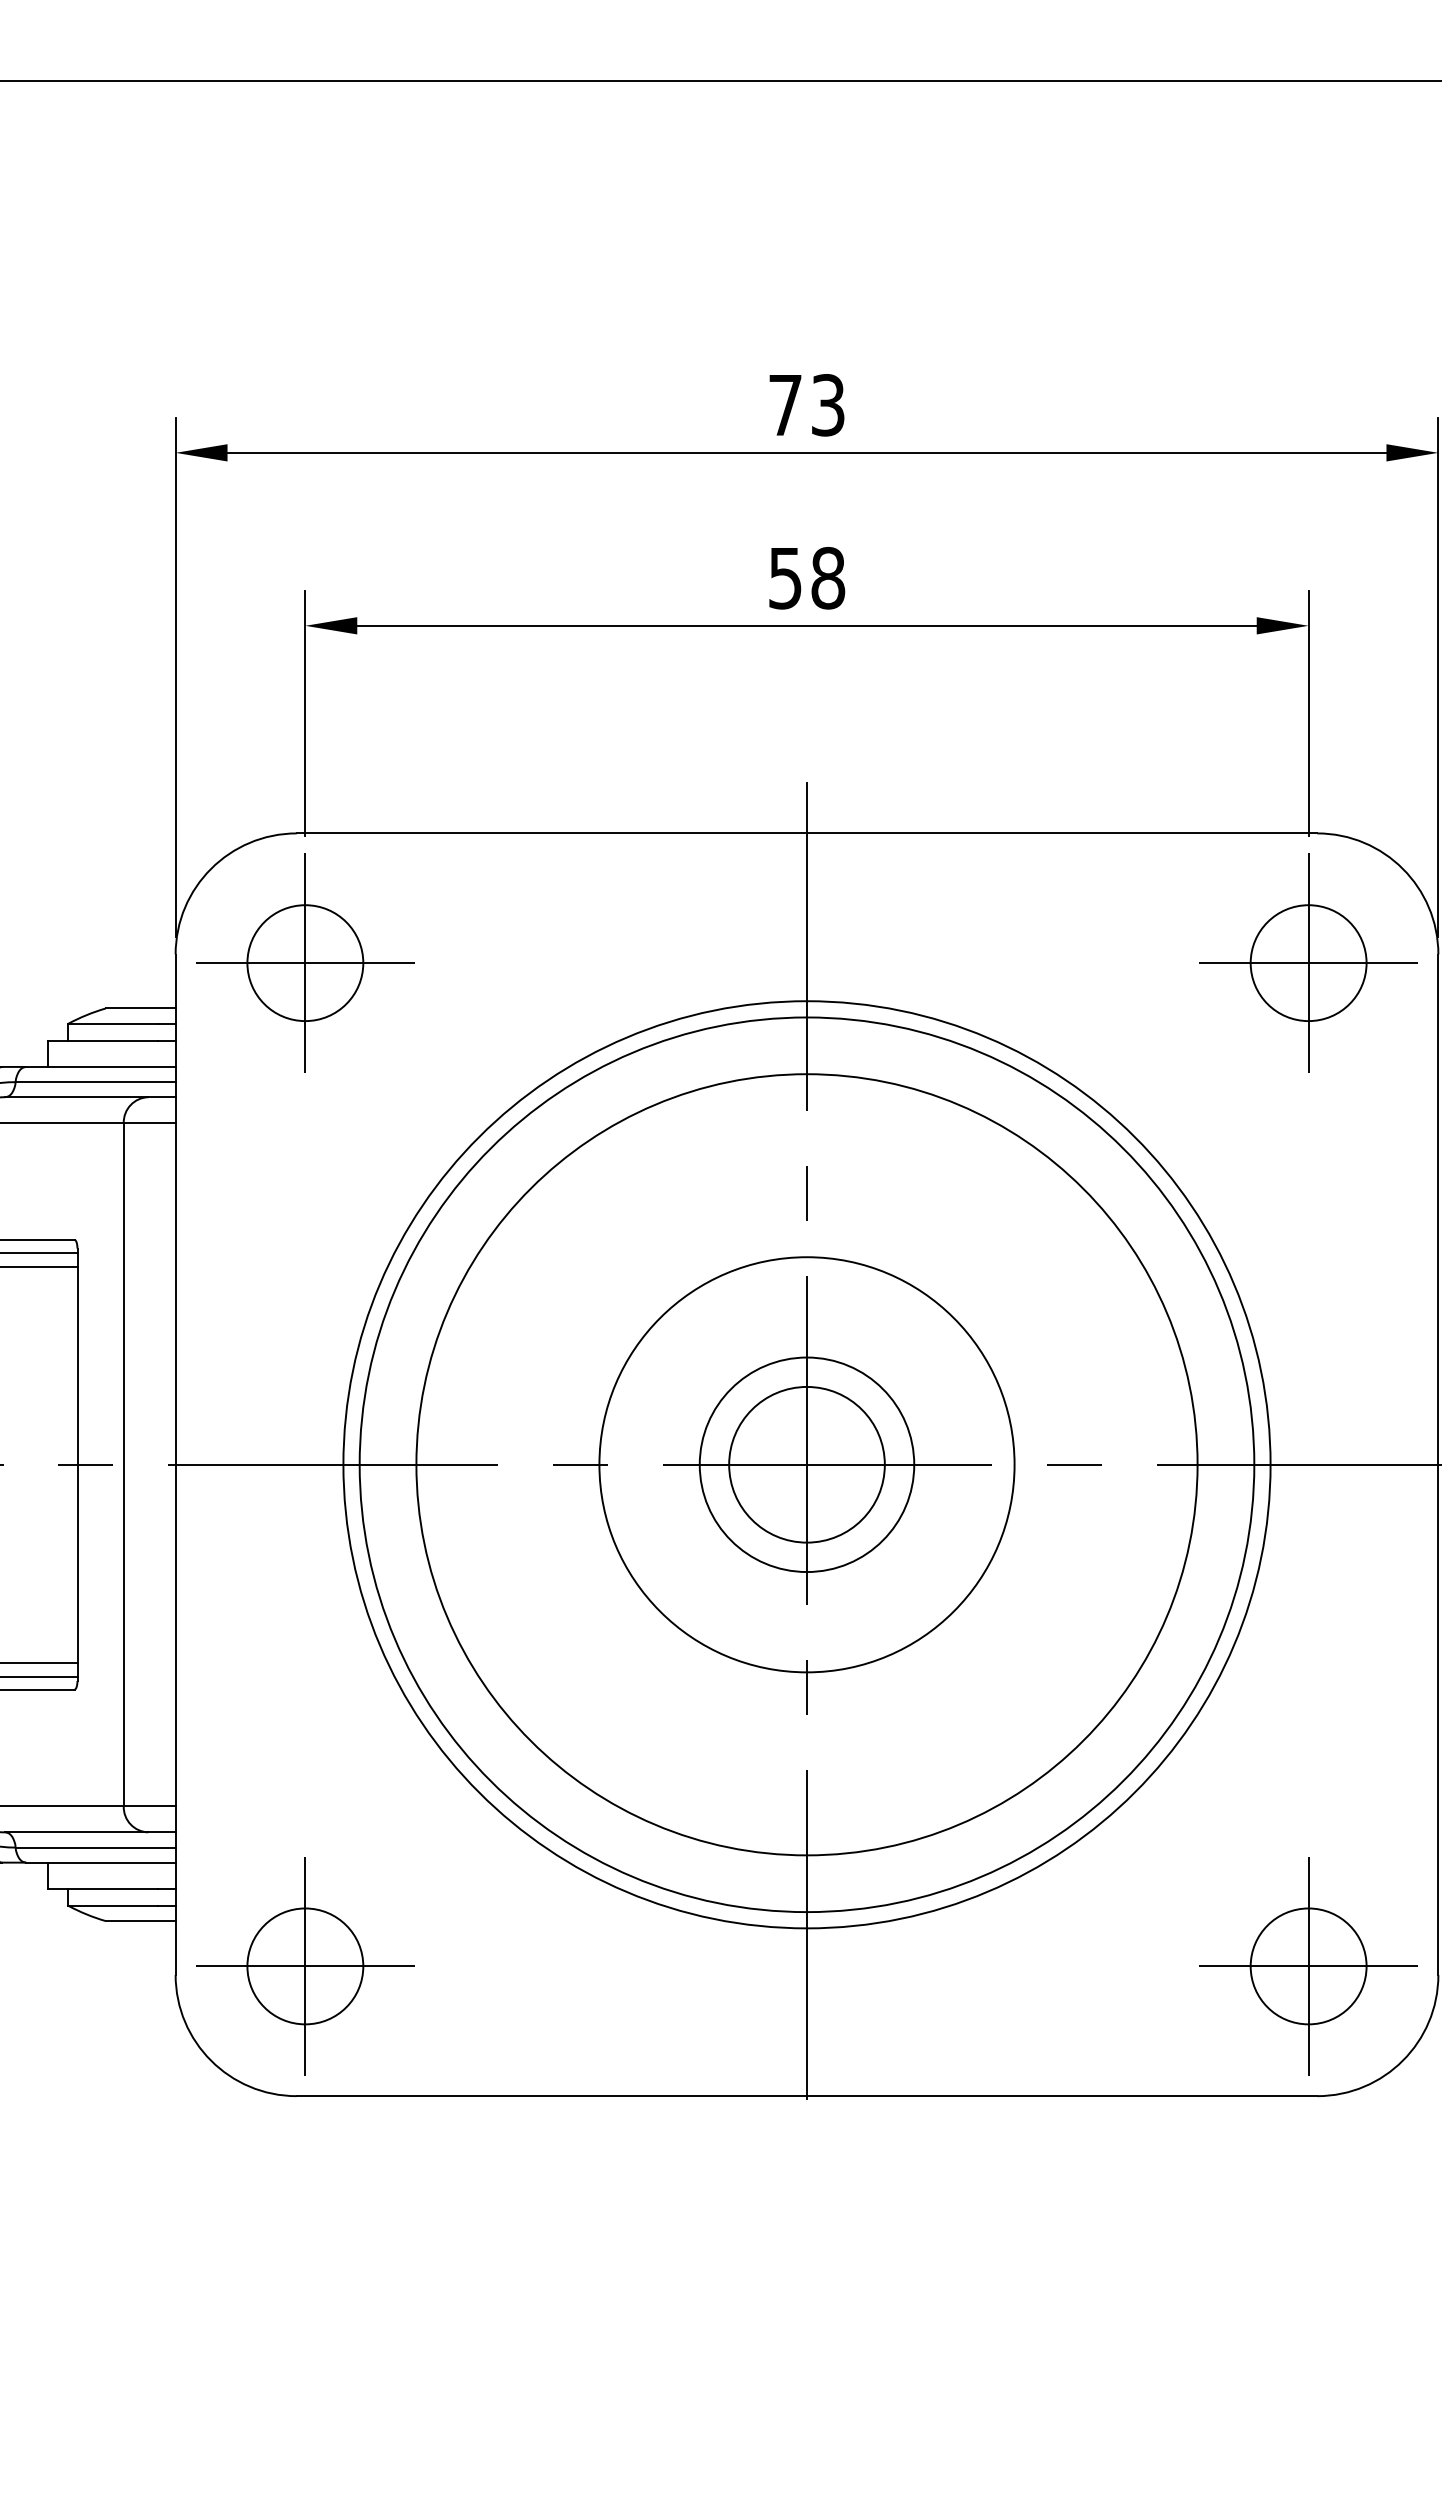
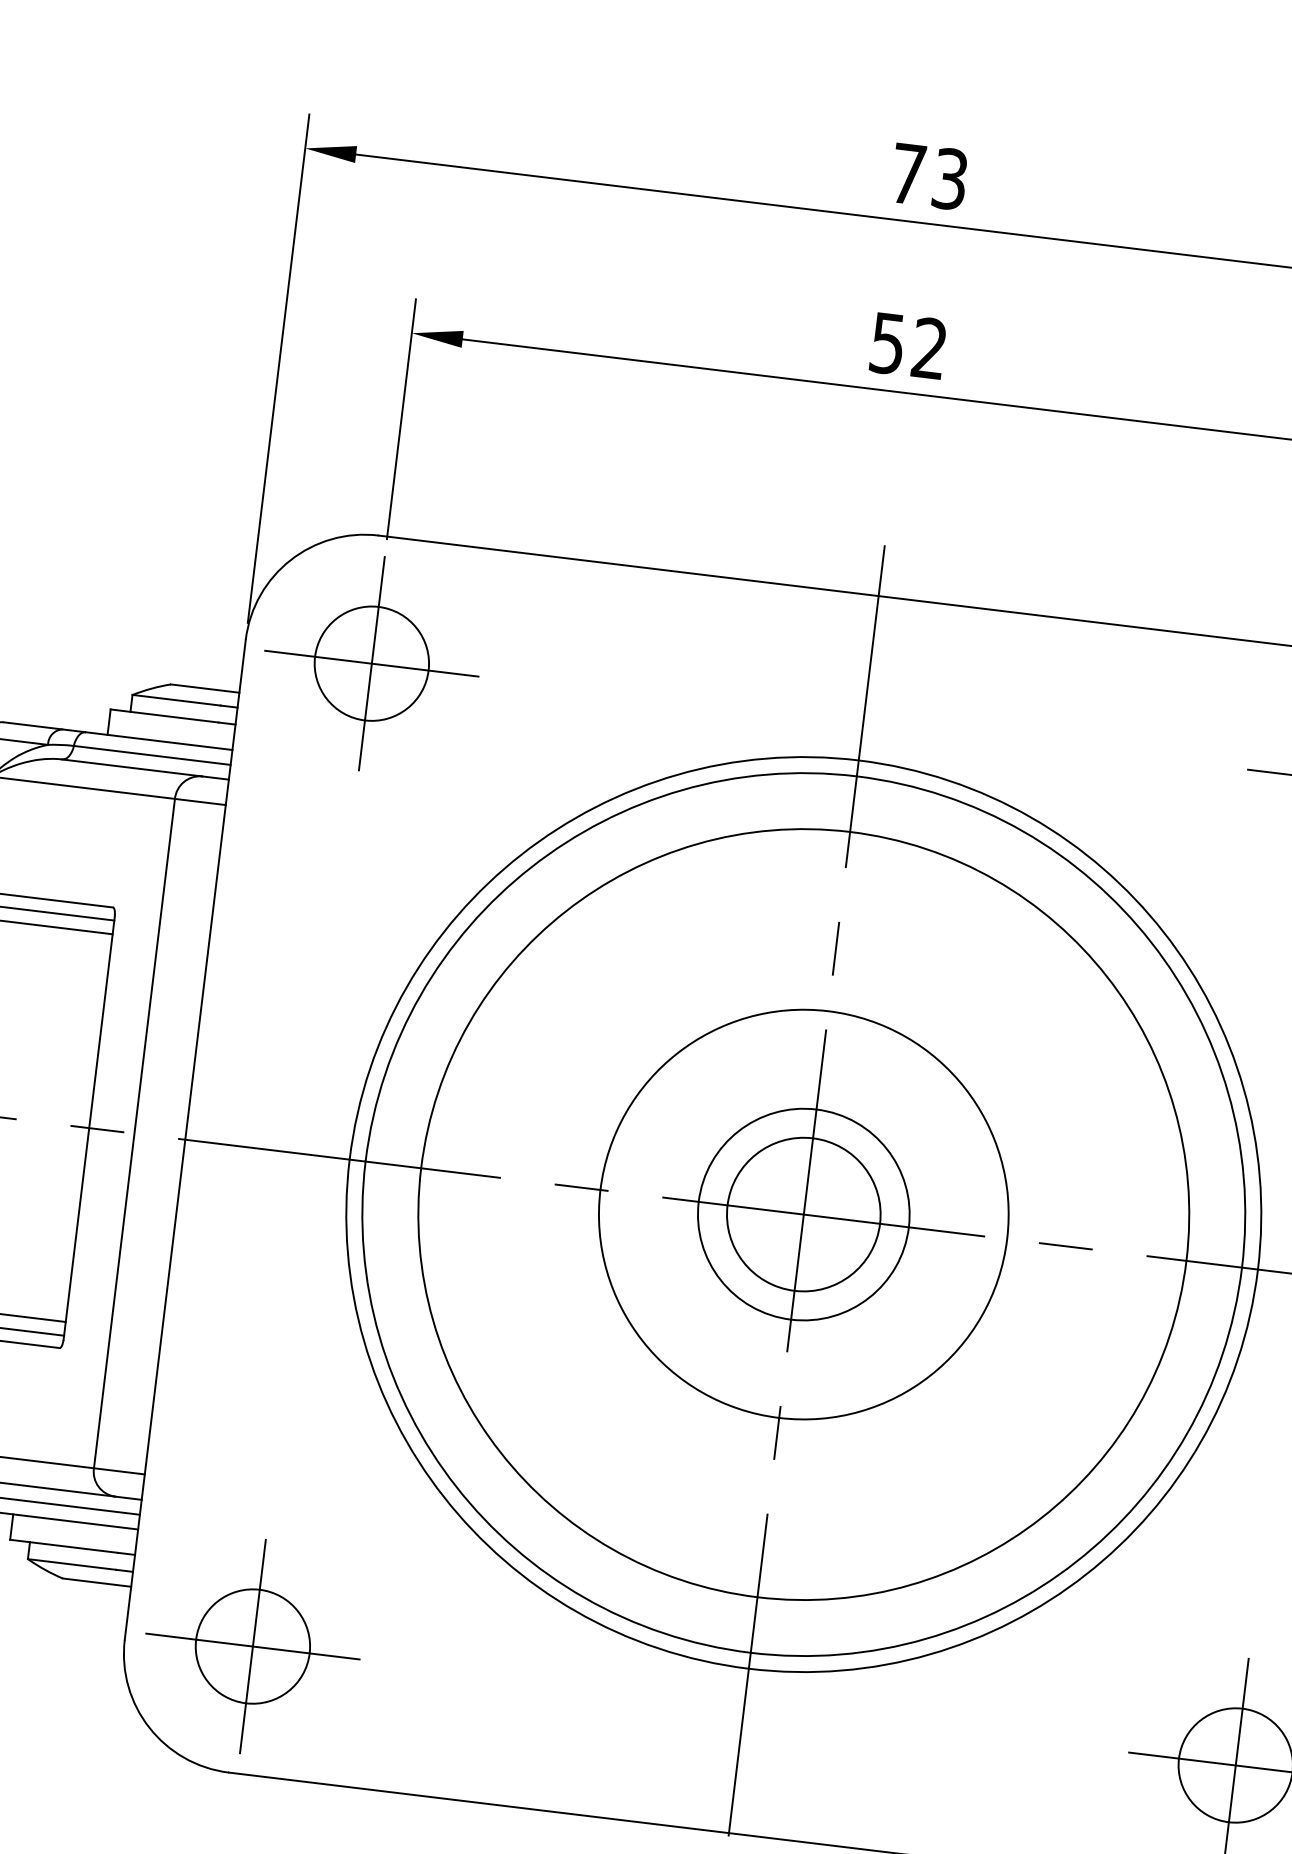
text: (828, 577) -> (930, 347), 58 -> 52

